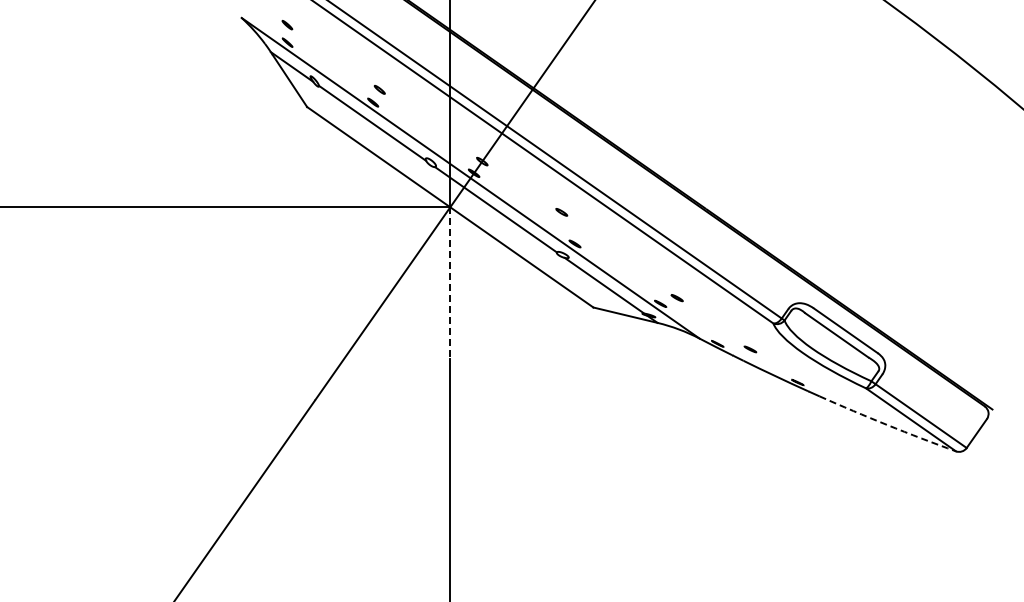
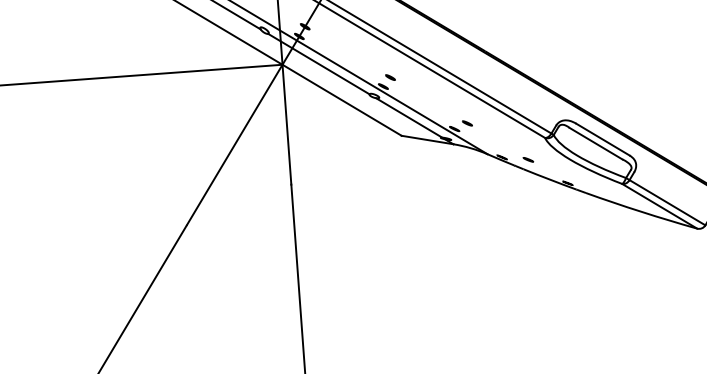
part: (561, 212) -> (390, 77), moved
line: (450, 282) -> (287, 124), dashed -> solid
arc: (887, 425) -> (641, 212), dashed -> solid

